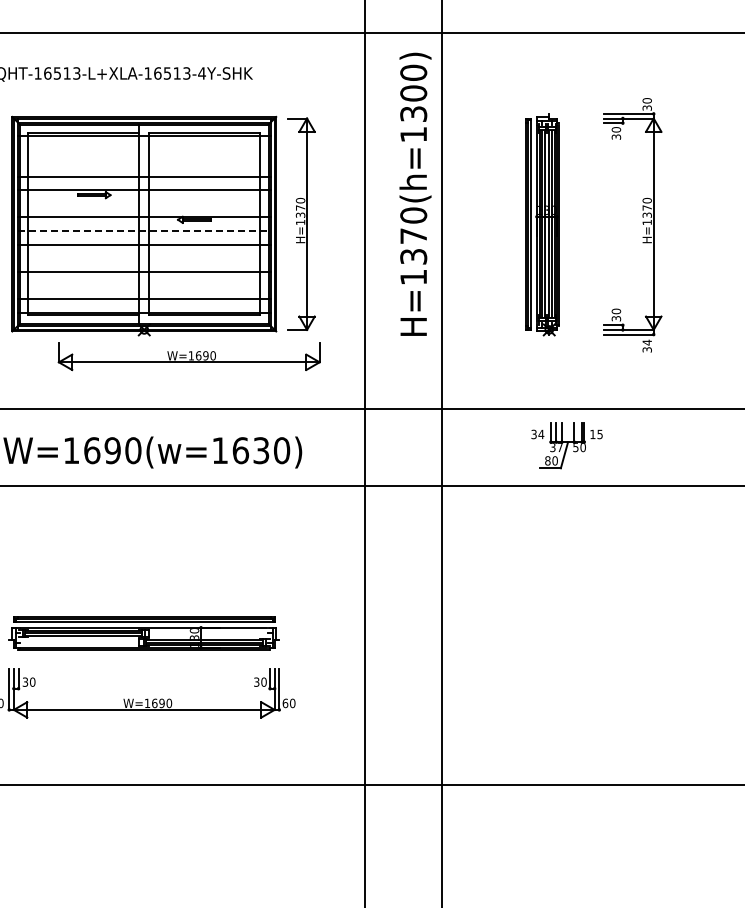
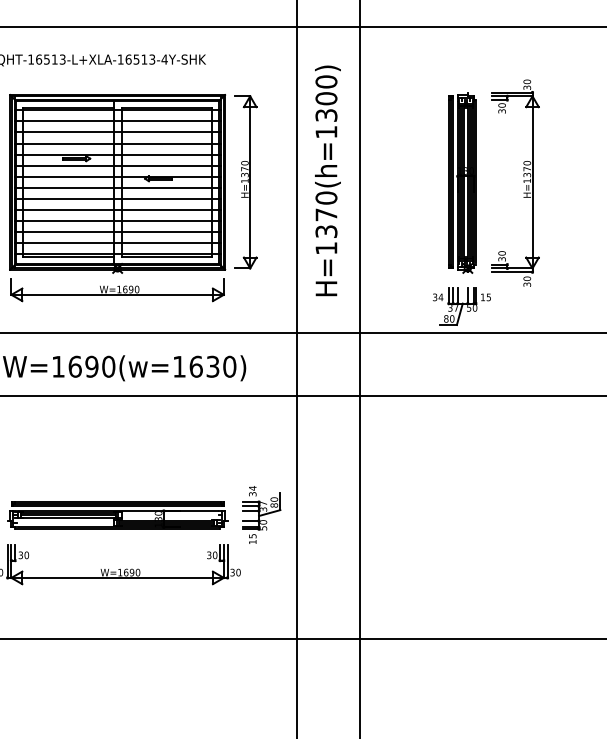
line: (143, 149) -> (117, 121), added
line: (143, 162) -> (117, 132), added
text: (415, 193) -> (327, 180), moved
line: (143, 203) -> (117, 165), added
part: (542, 224) -> (462, 182), moved
line: (144, 231) -> (117, 188), dashed -> solid
line: (143, 258) -> (117, 210), added
line: (143, 285) -> (117, 232), added
text: (646, 342) -> (526, 278), 34 -> 30
part: (188, 356) -> (117, 290), moved
part: (566, 445) -> (461, 306), moved
part: (321, 632) -> (261, 514), added
text: (285, 703) -> (232, 572), 60 -> 30

